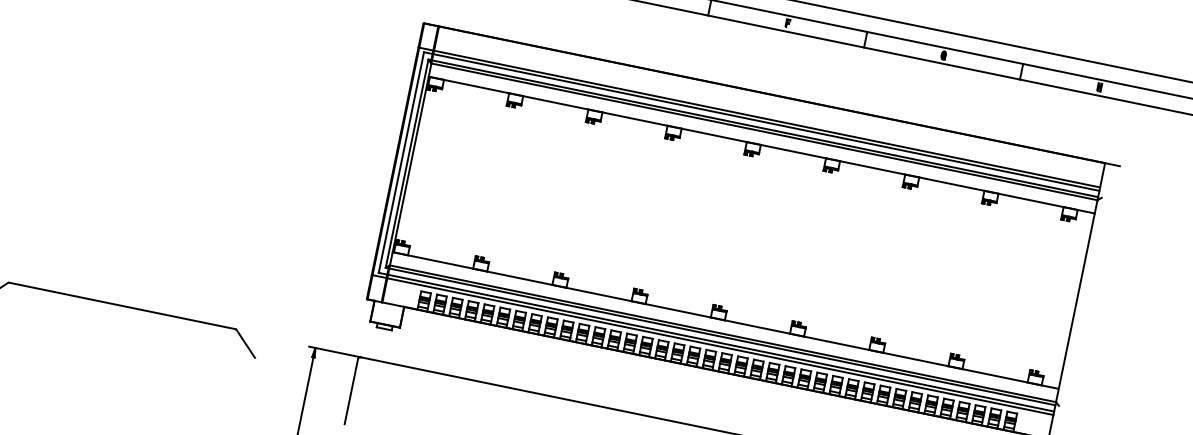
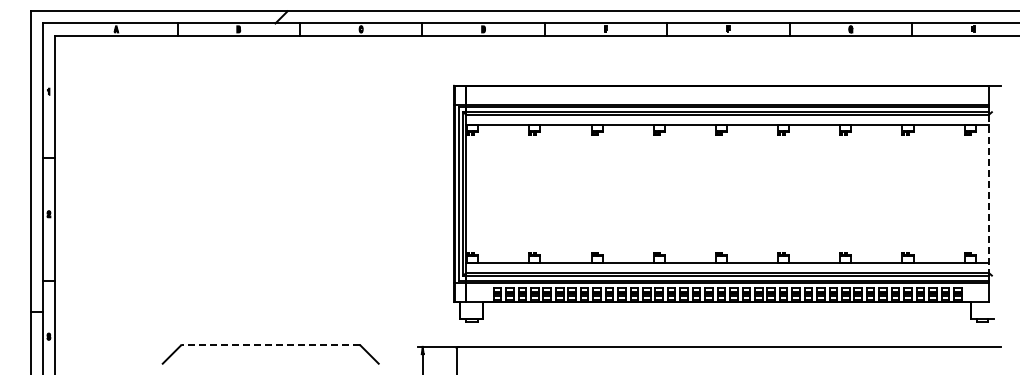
line: (1077, 302) -> (989, 194), solid -> dashed
line: (121, 306) -> (270, 345), solid -> dashed

